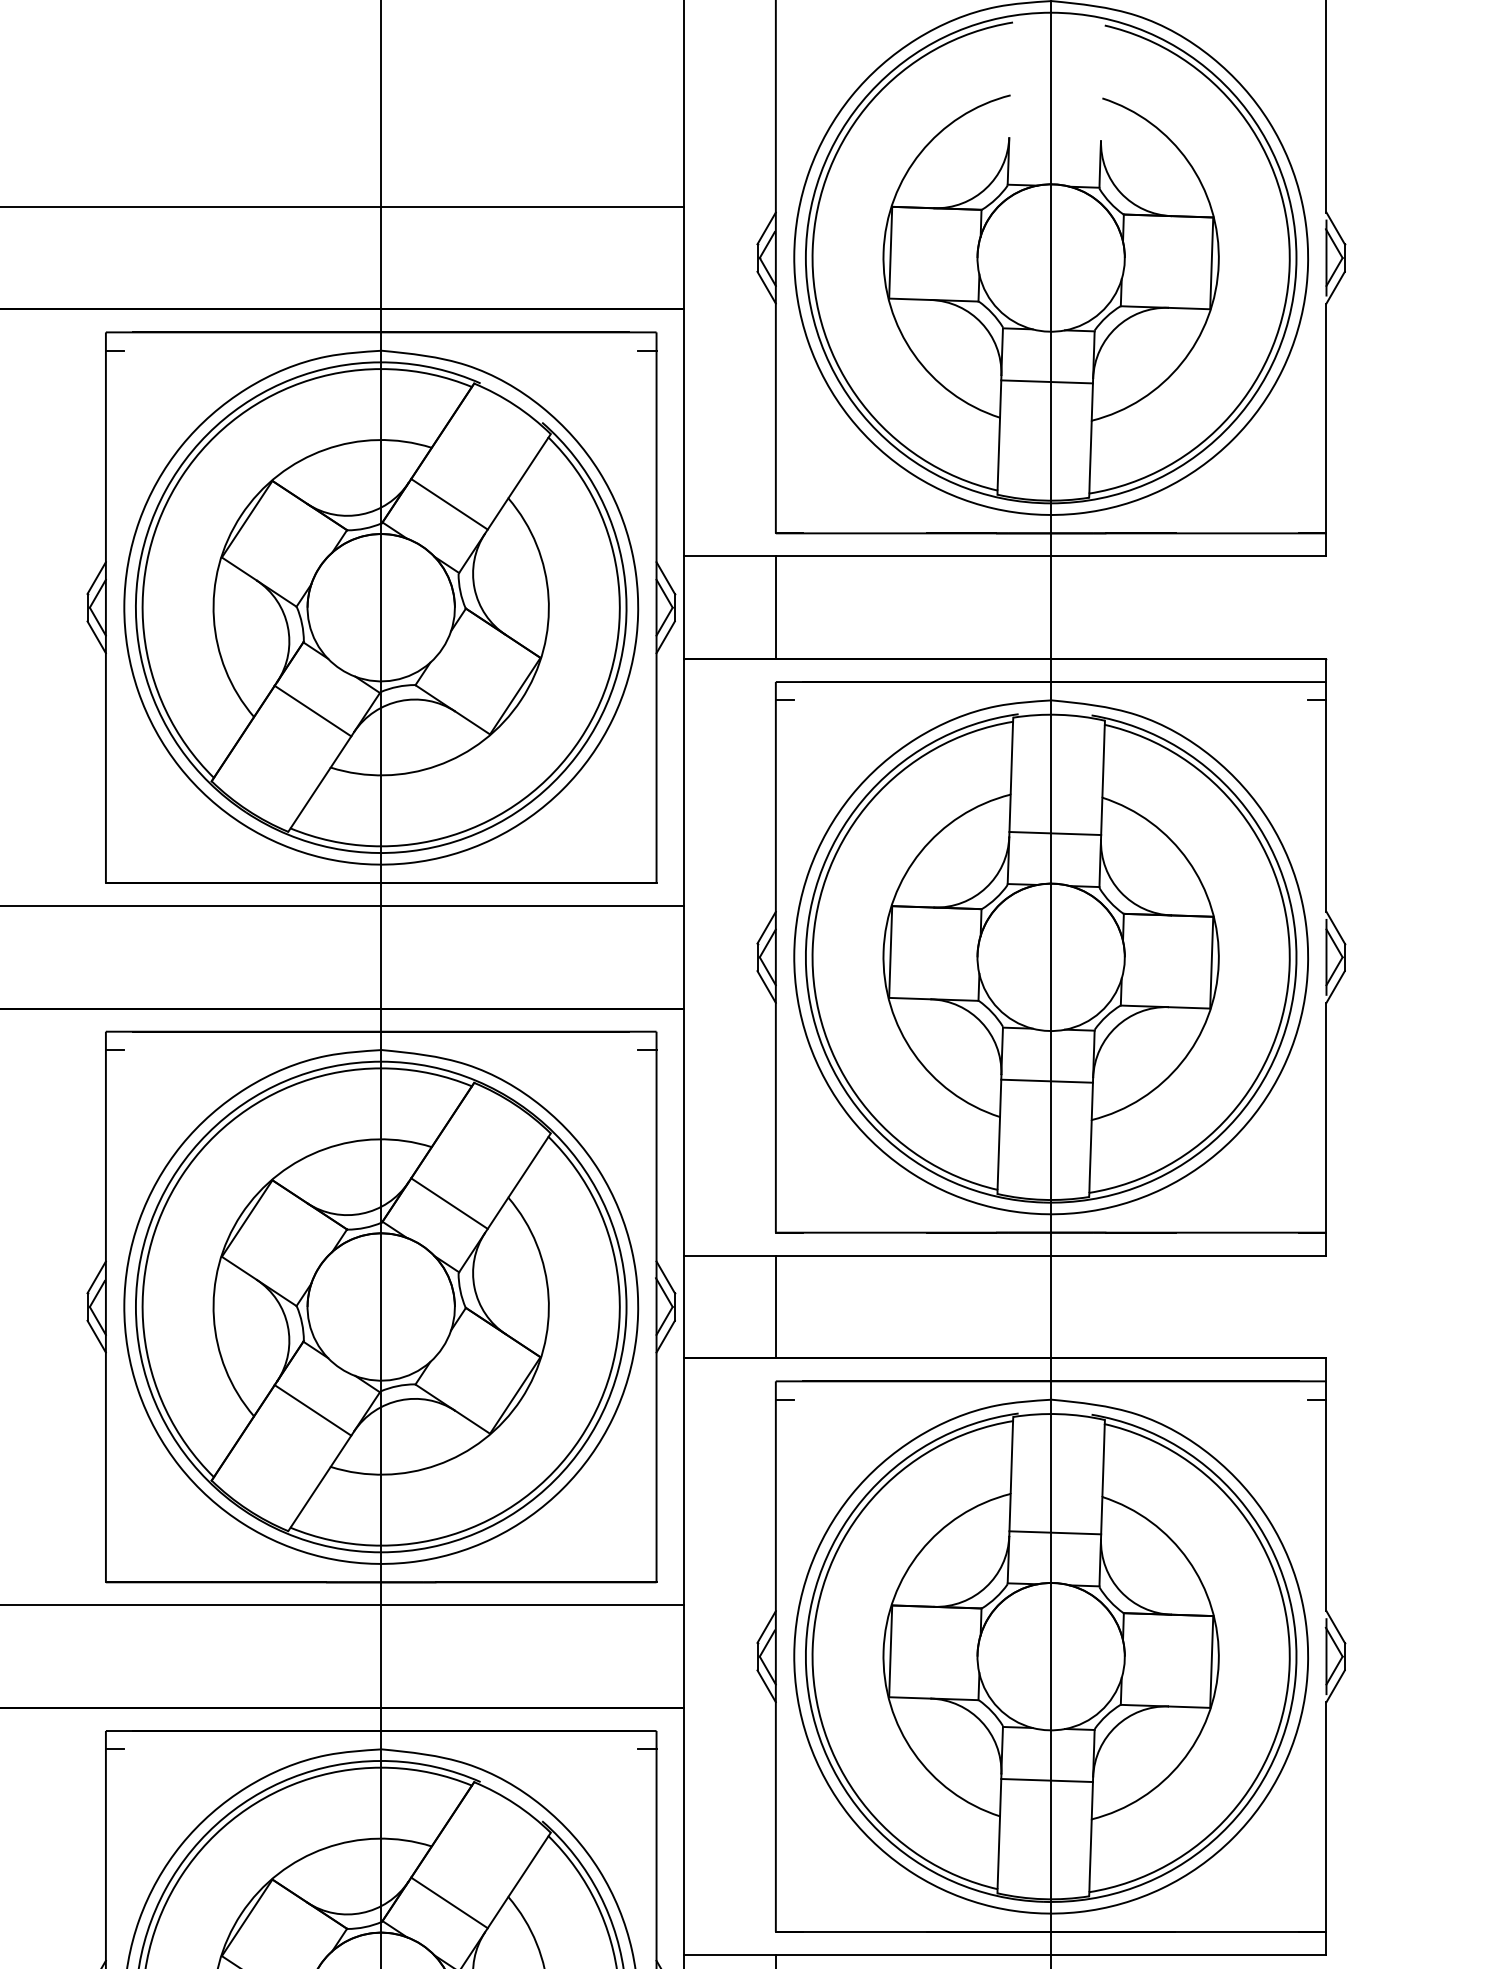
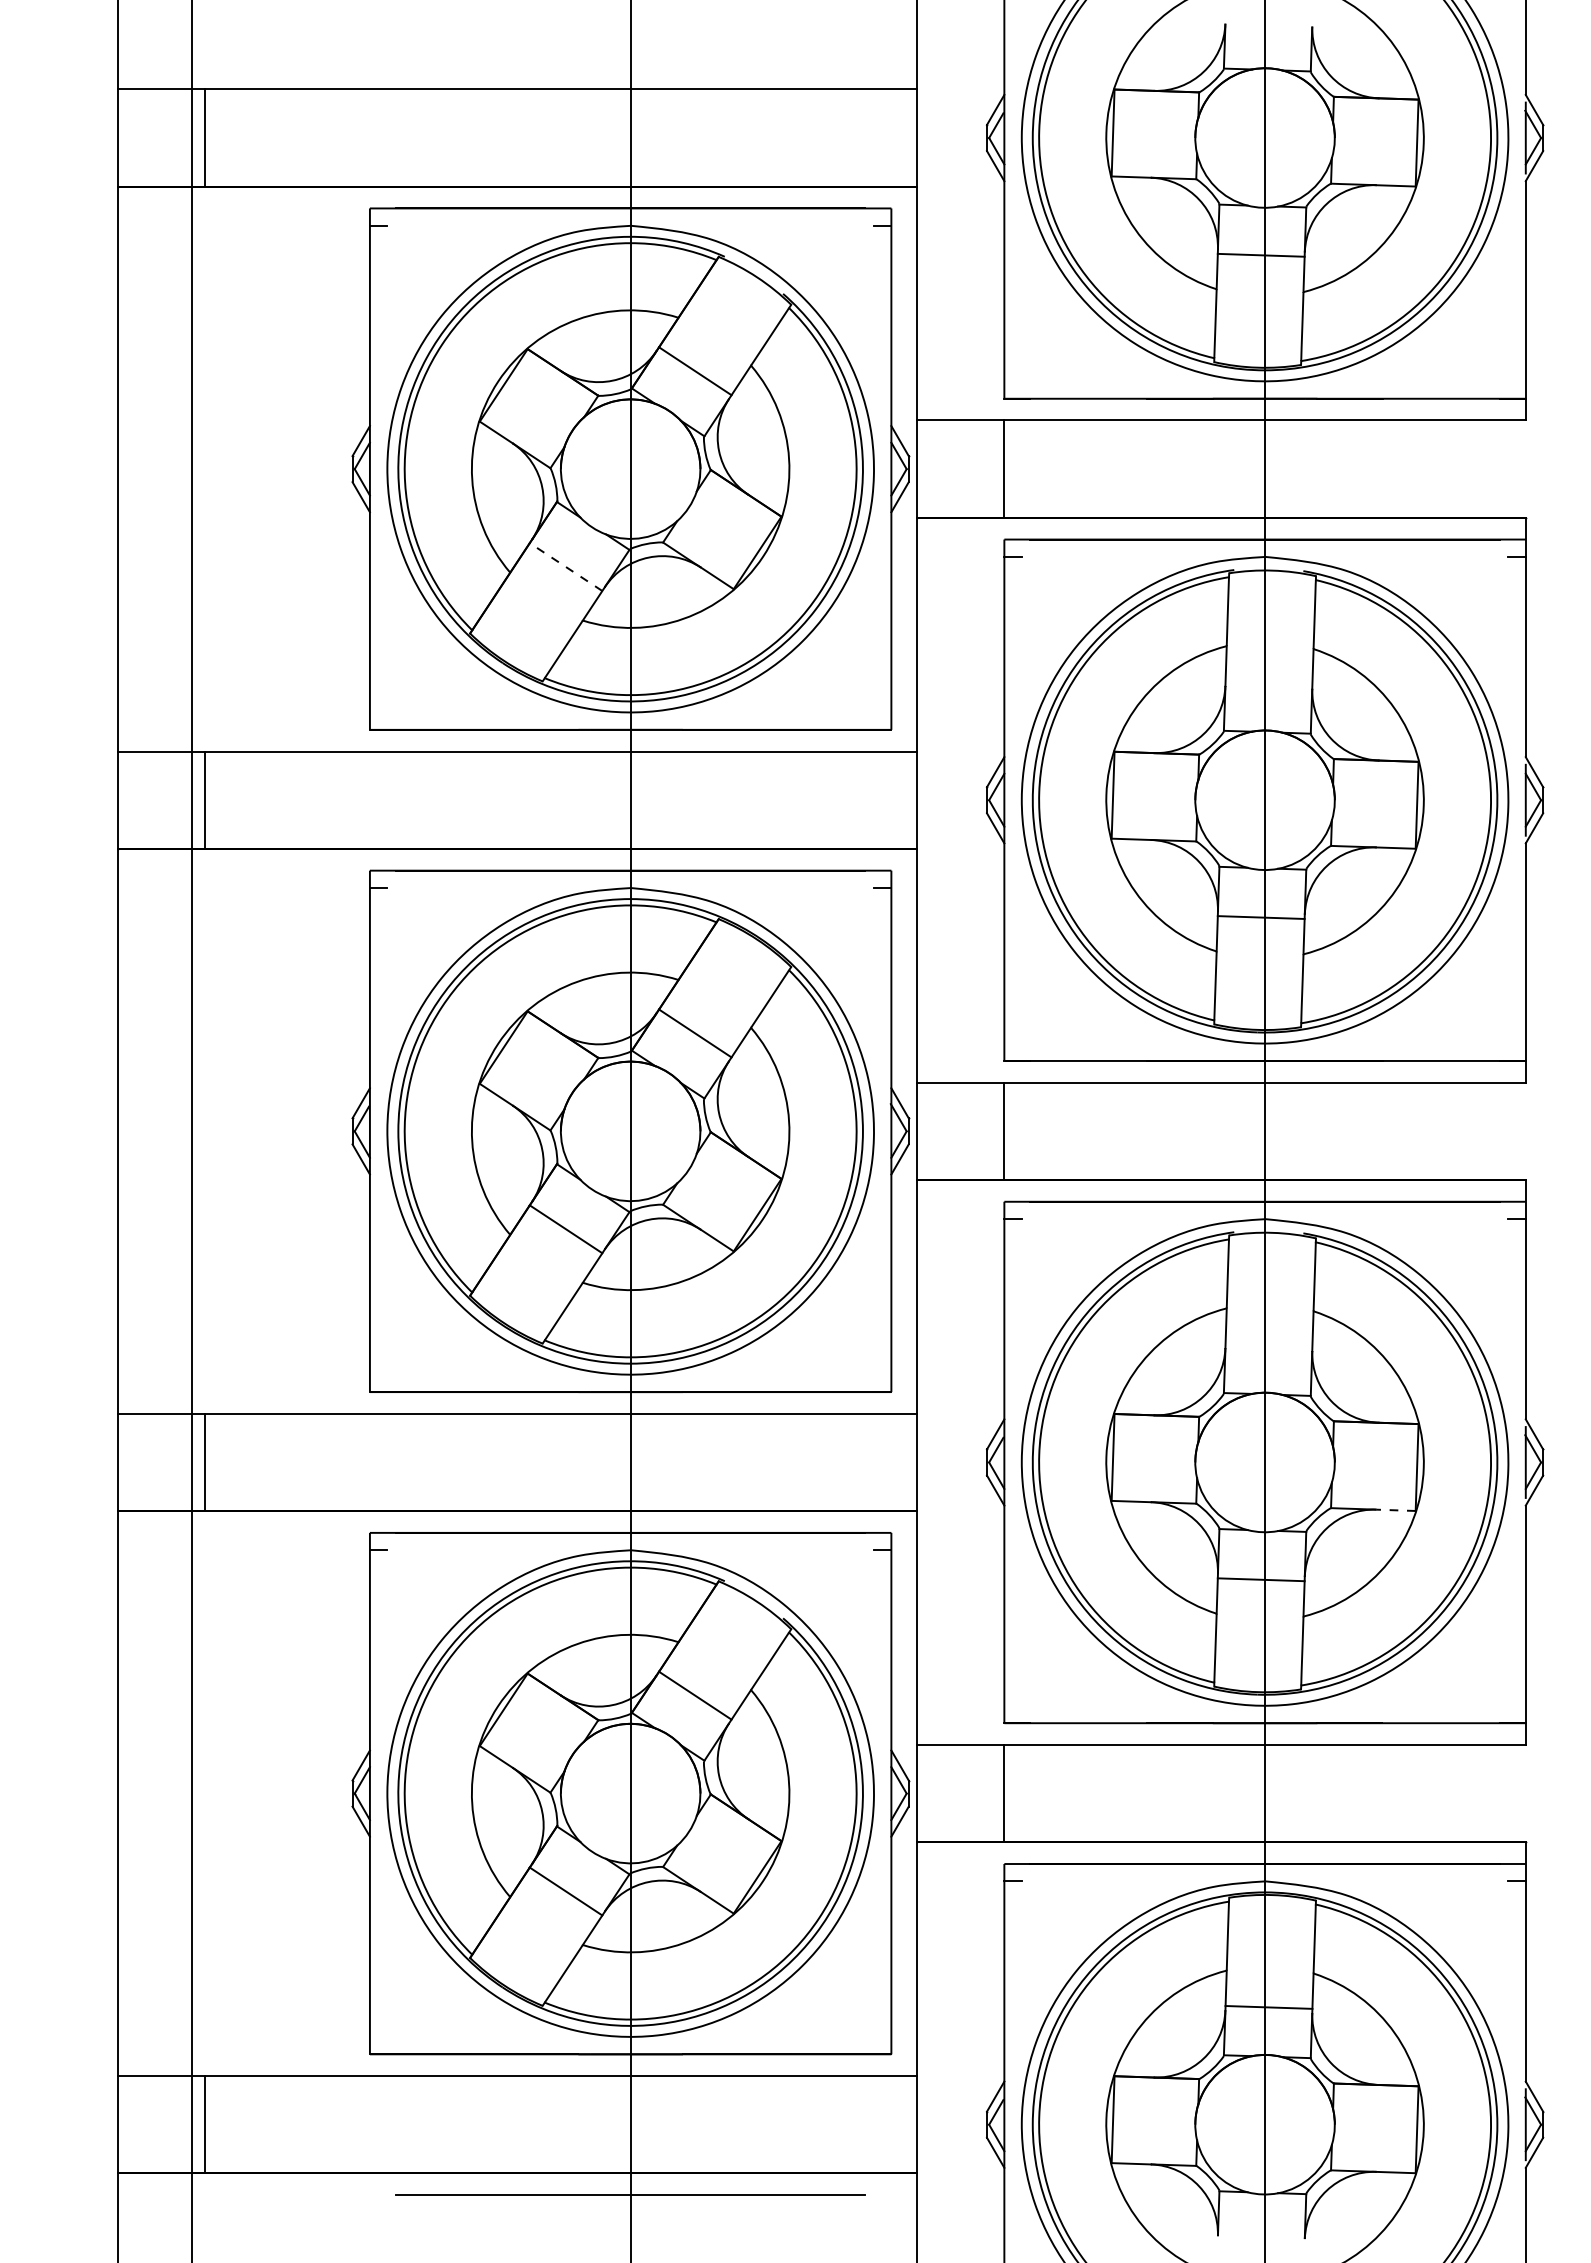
line: (312, 710) -> (565, 566), solid -> dashed
line: (1054, 832) -> (1268, 682), removed
line: (1054, 1532) -> (1268, 1344), removed
line: (1189, 1707) -> (1396, 1510), solid -> dashed

